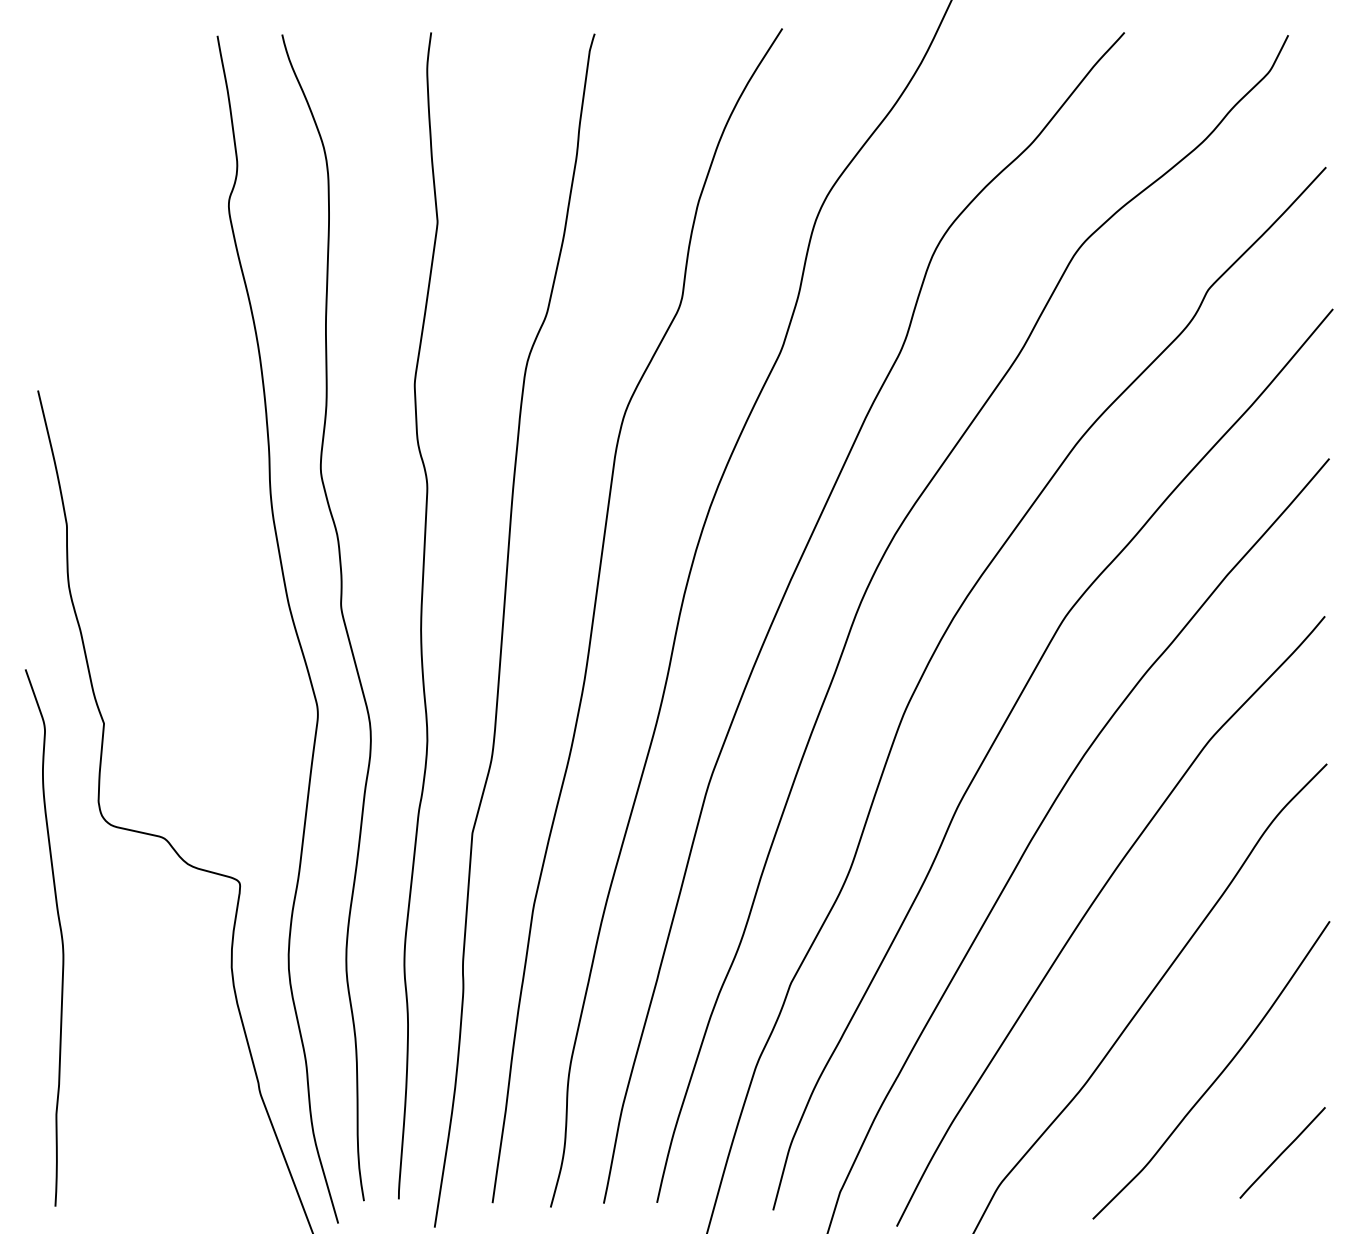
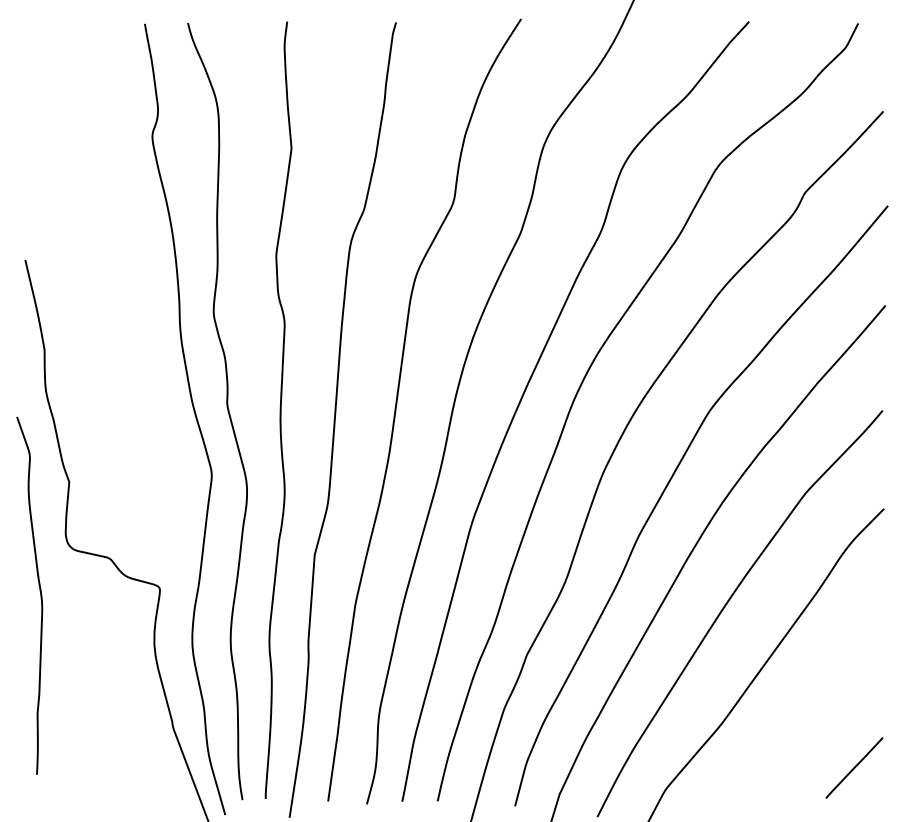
curve: (59, 931) -> (39, 591), moved
curve: (1219, 1072) -> (812, 714), removed

